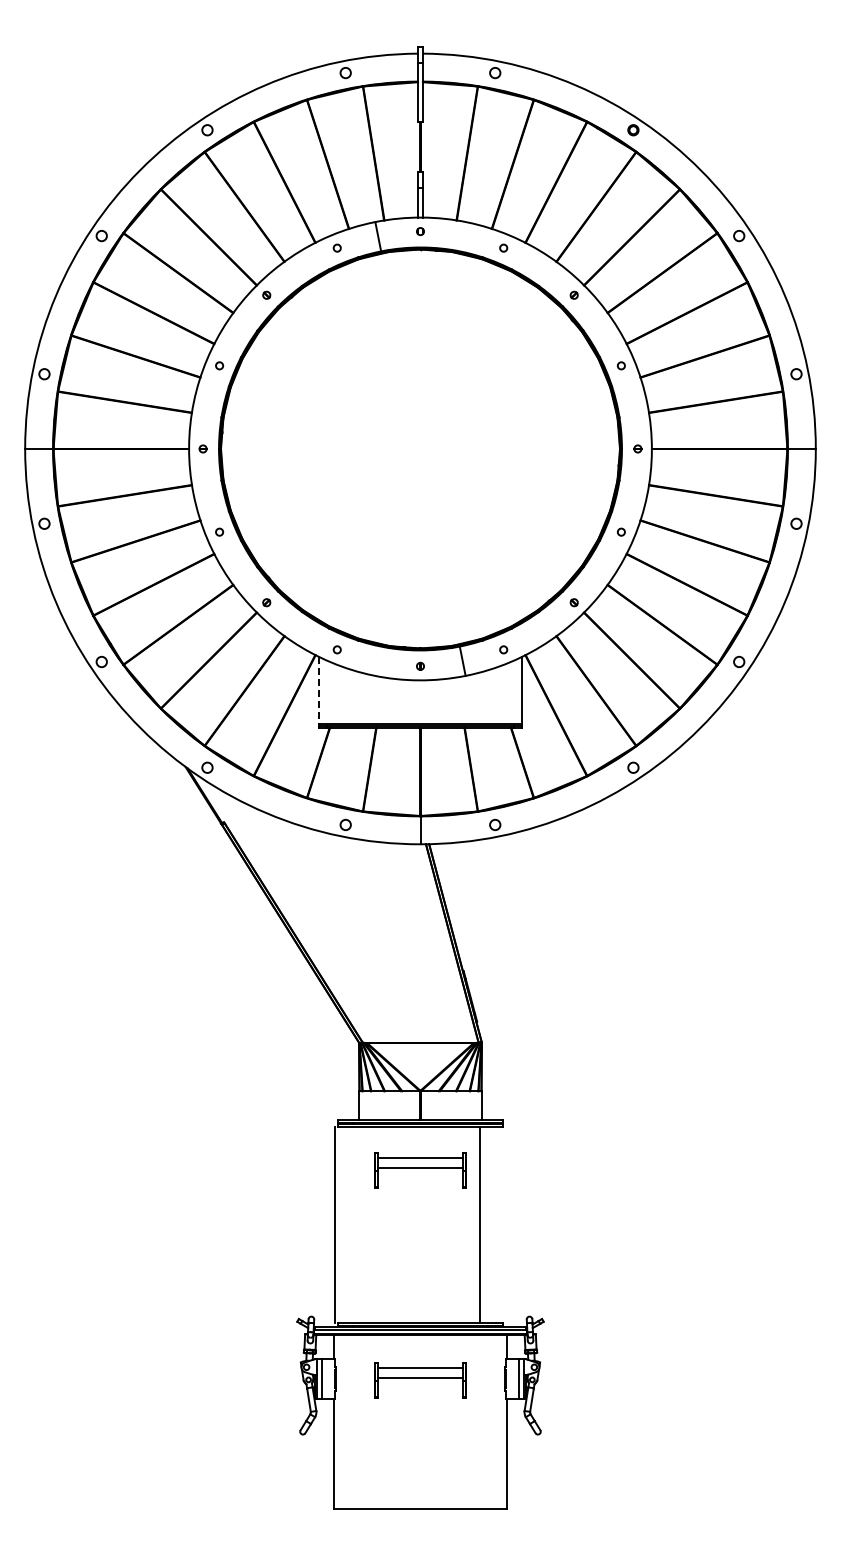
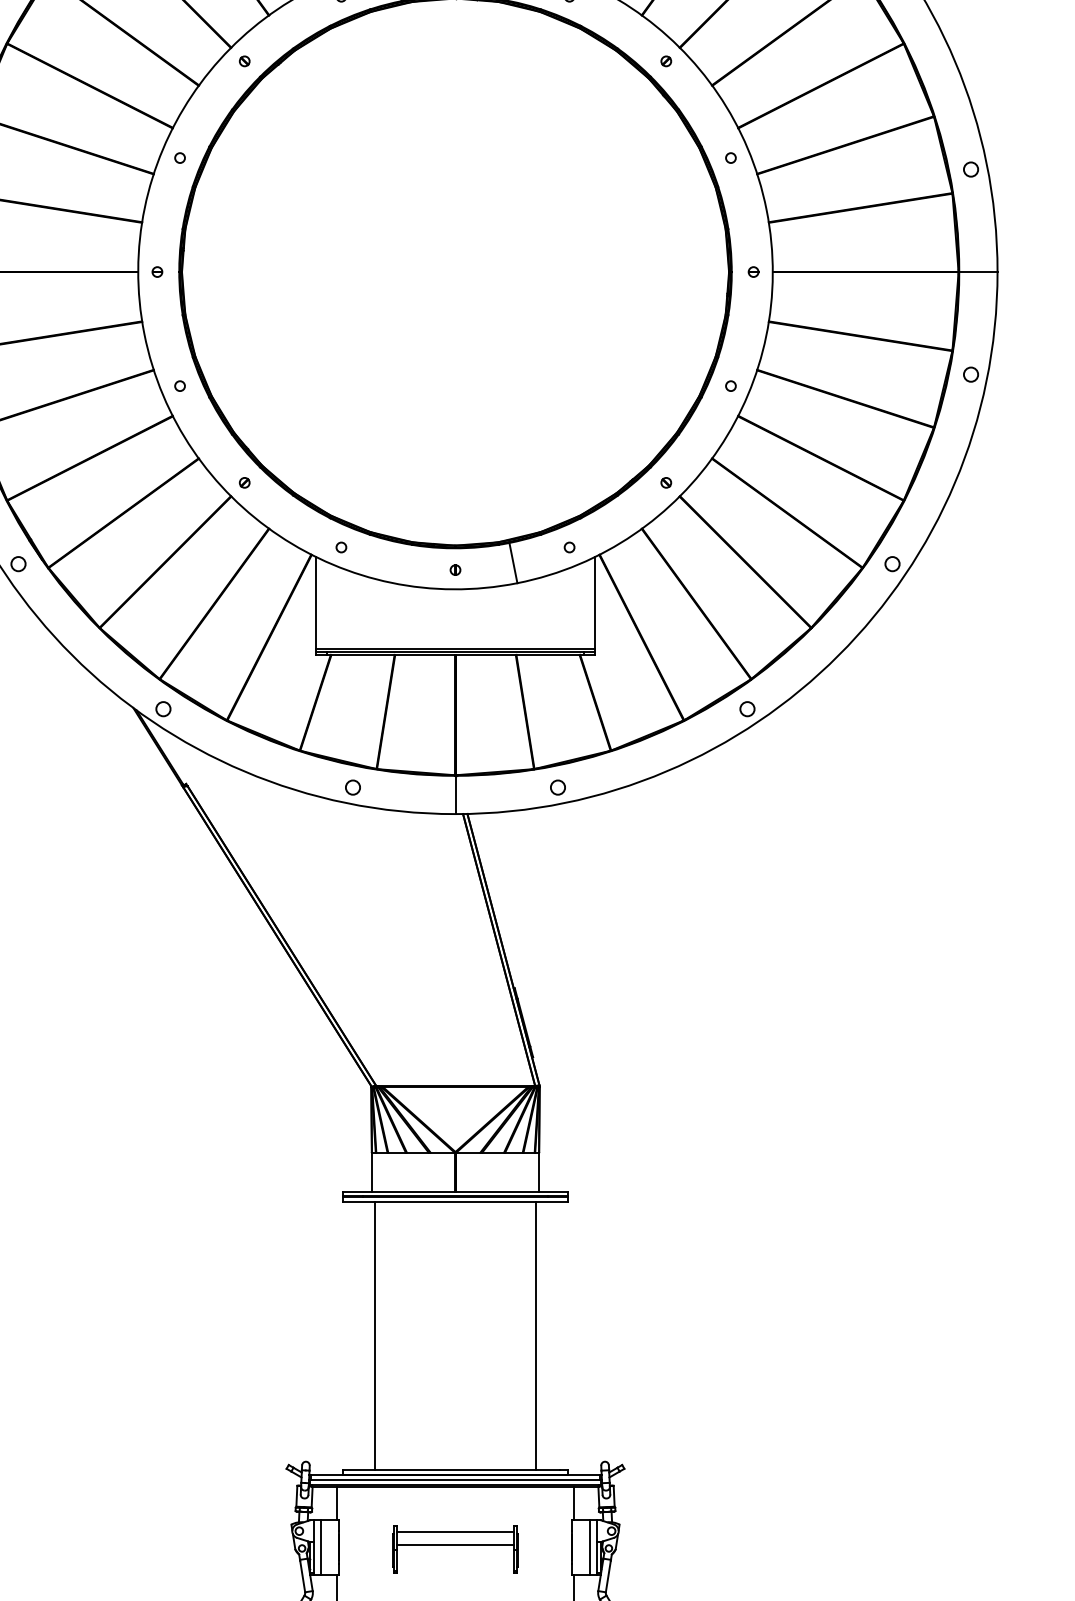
line: (318, 690) -> (315, 603), dashed -> solid
part: (420, 1170) -> (455, 1261), removed
line: (335, 1224) -> (374, 1335), moved

